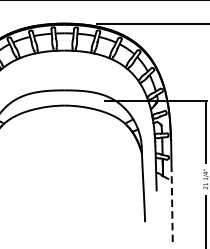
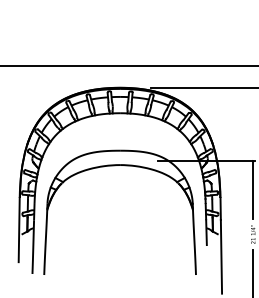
line: (172, 202) -> (221, 256), dashed -> solid

